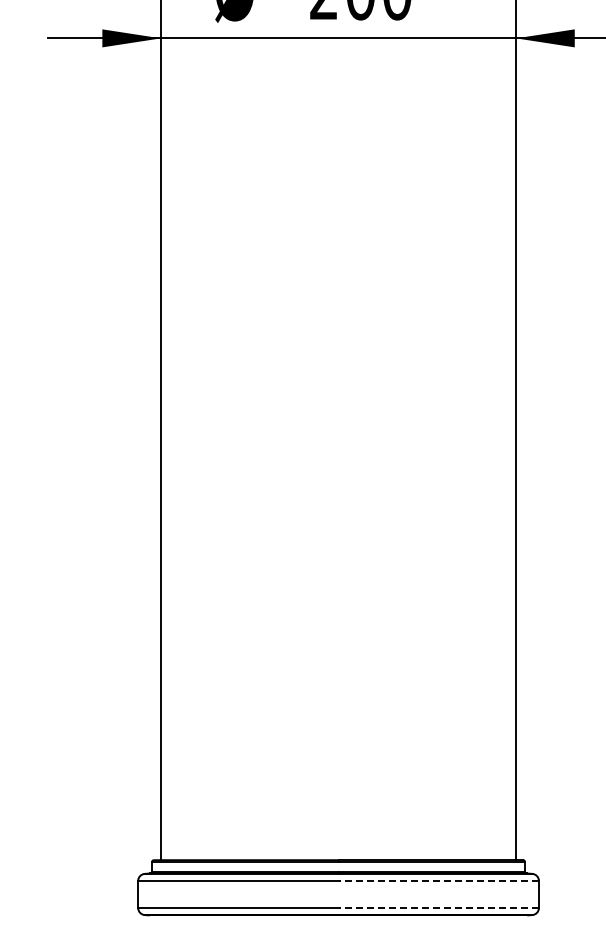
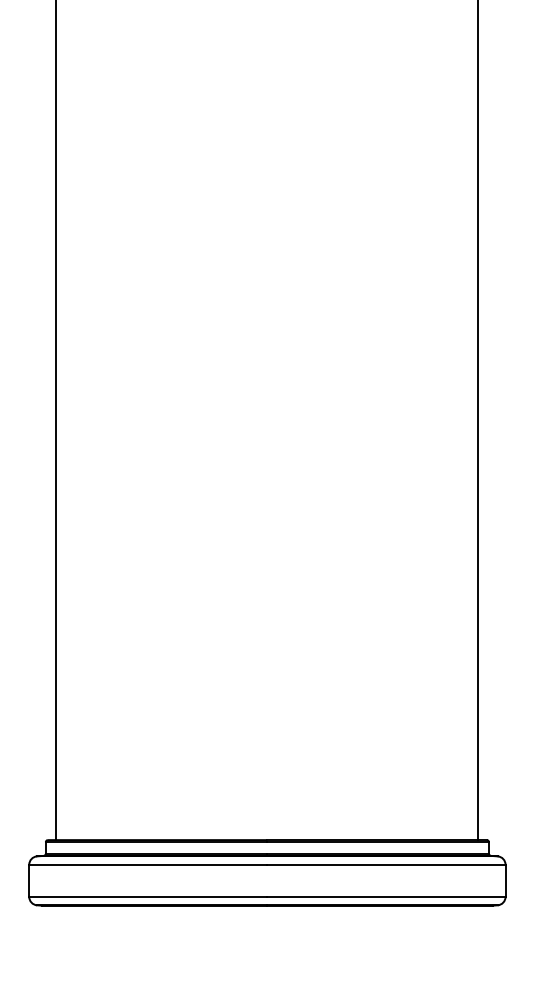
line: (438, 880) -> (386, 864), dashed -> solid
line: (438, 907) -> (386, 896), dashed -> solid

